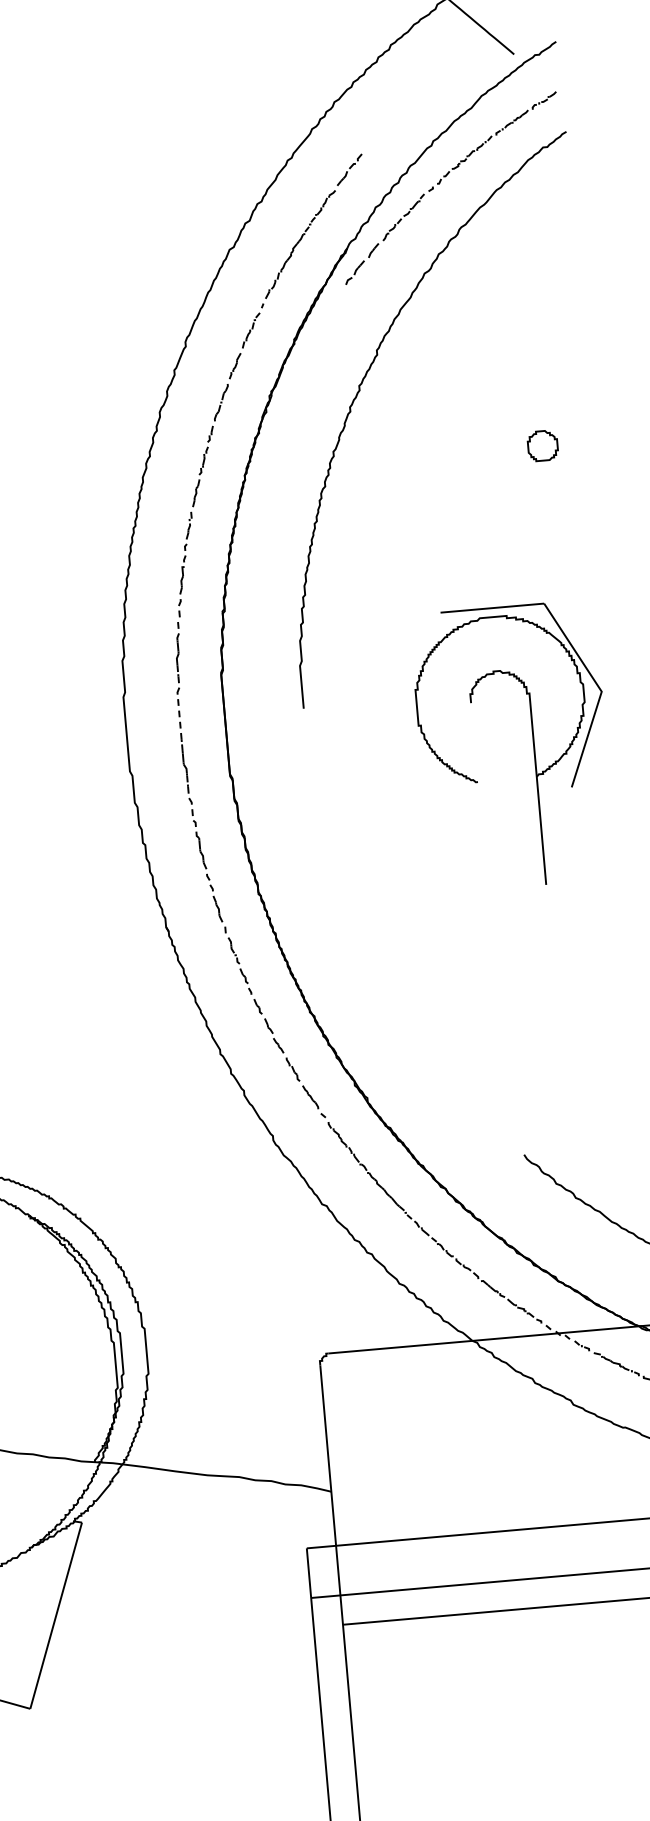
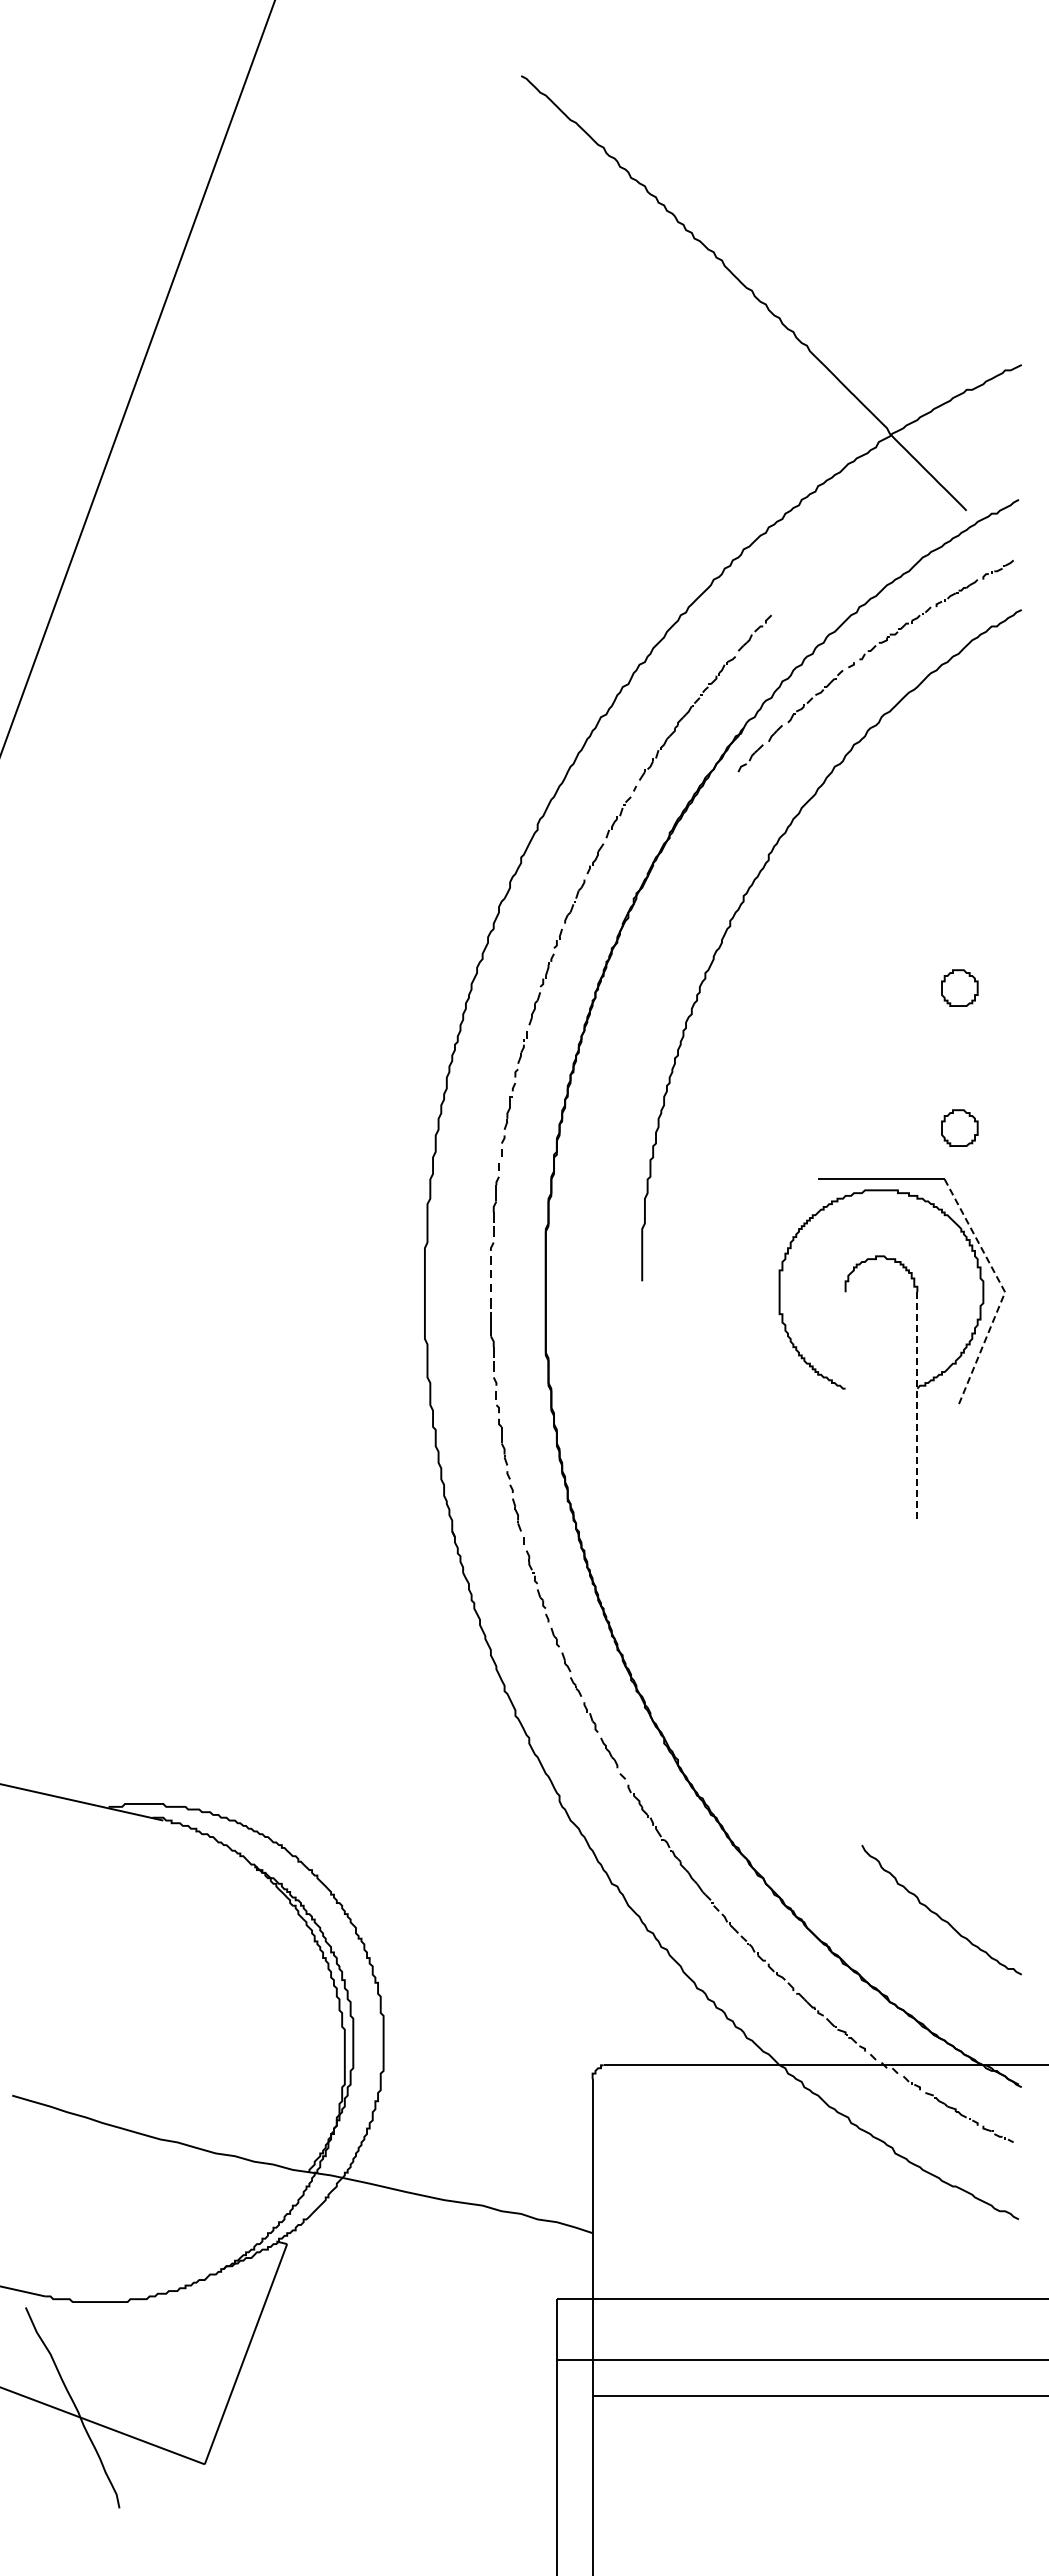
part: (552, 560) -> (959, 1127), added
line: (600, 689) -> (1003, 1289), solid -> dashed
line: (538, 791) -> (917, 1406), solid -> dashed

